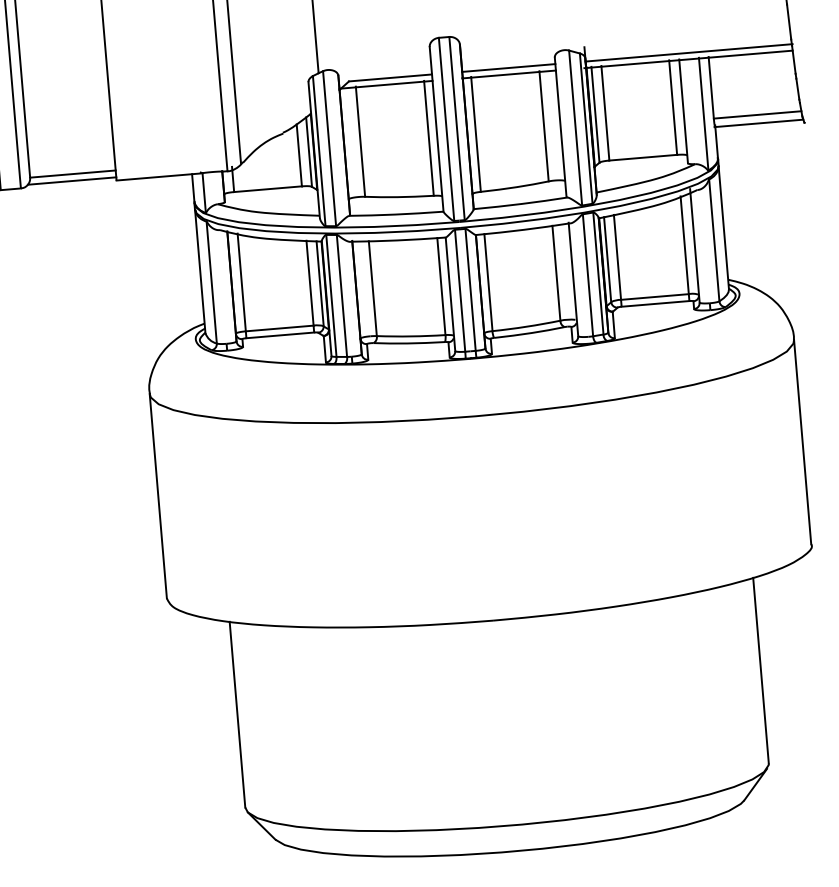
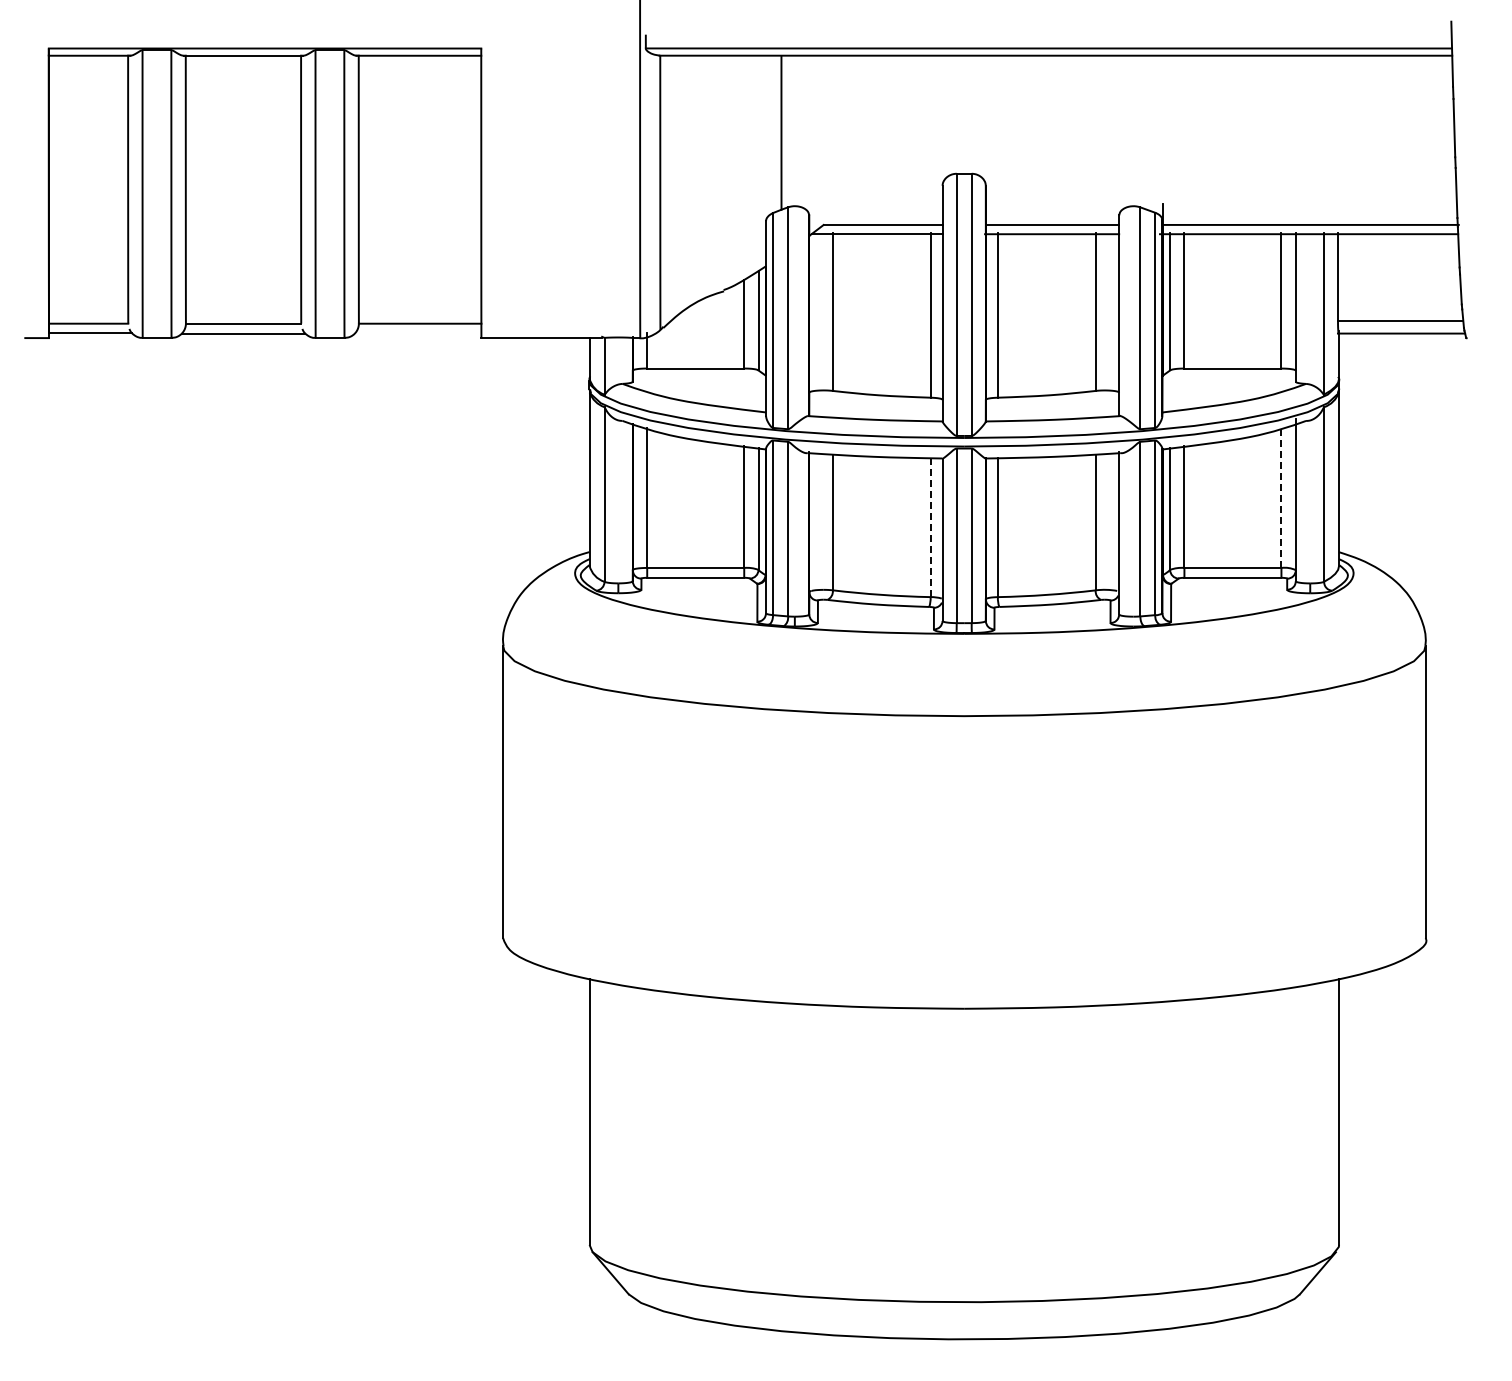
line: (71, 181) -> (417, 333), removed
line: (684, 245) -> (1281, 498), solid -> dashed
line: (441, 286) -> (930, 527), solid -> dashed

